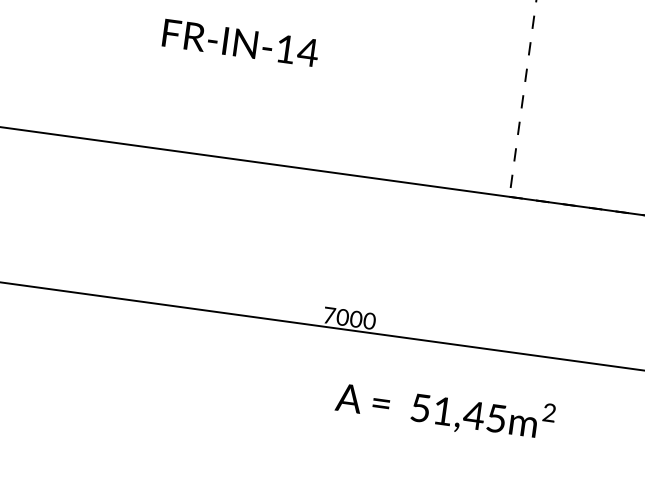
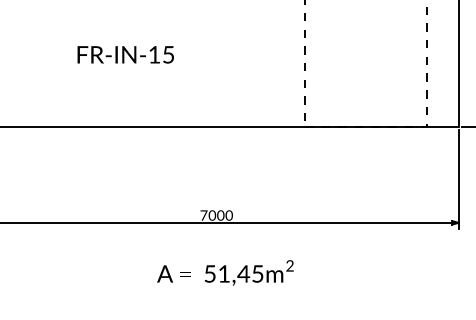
text: (308, 51) -> (168, 54), FR-IN-14 -> FR-IN-15
text: (445, 409) -> (225, 272), moved

